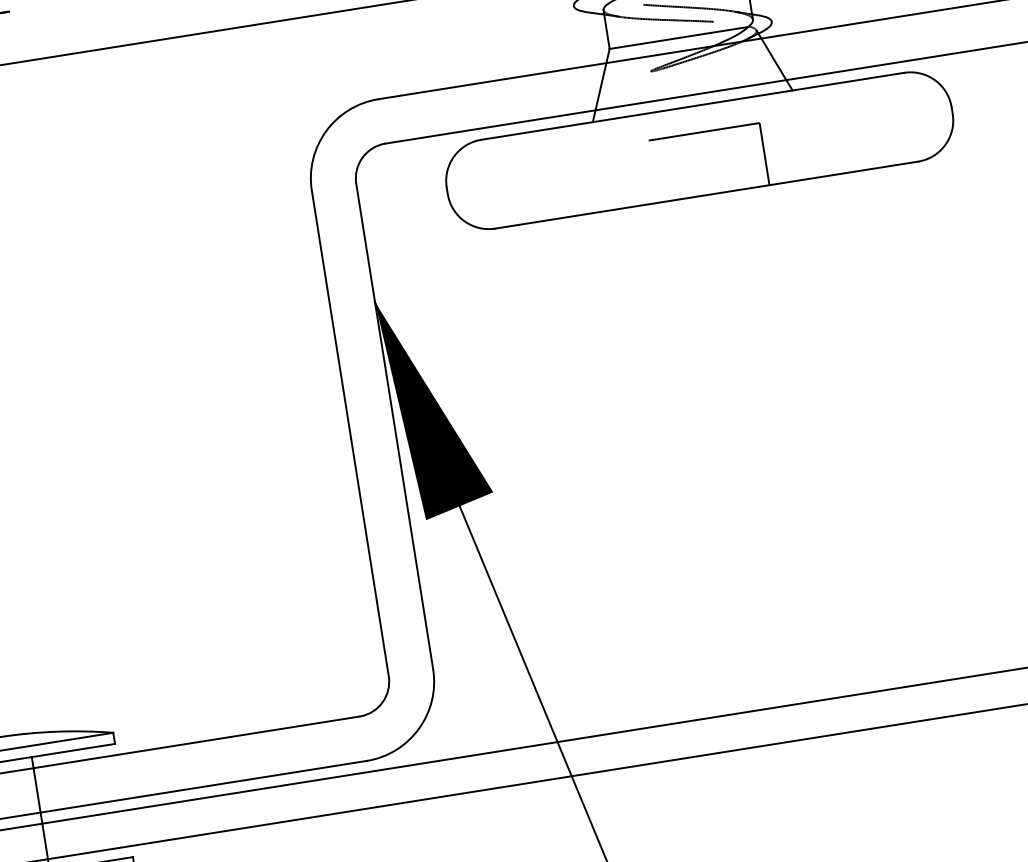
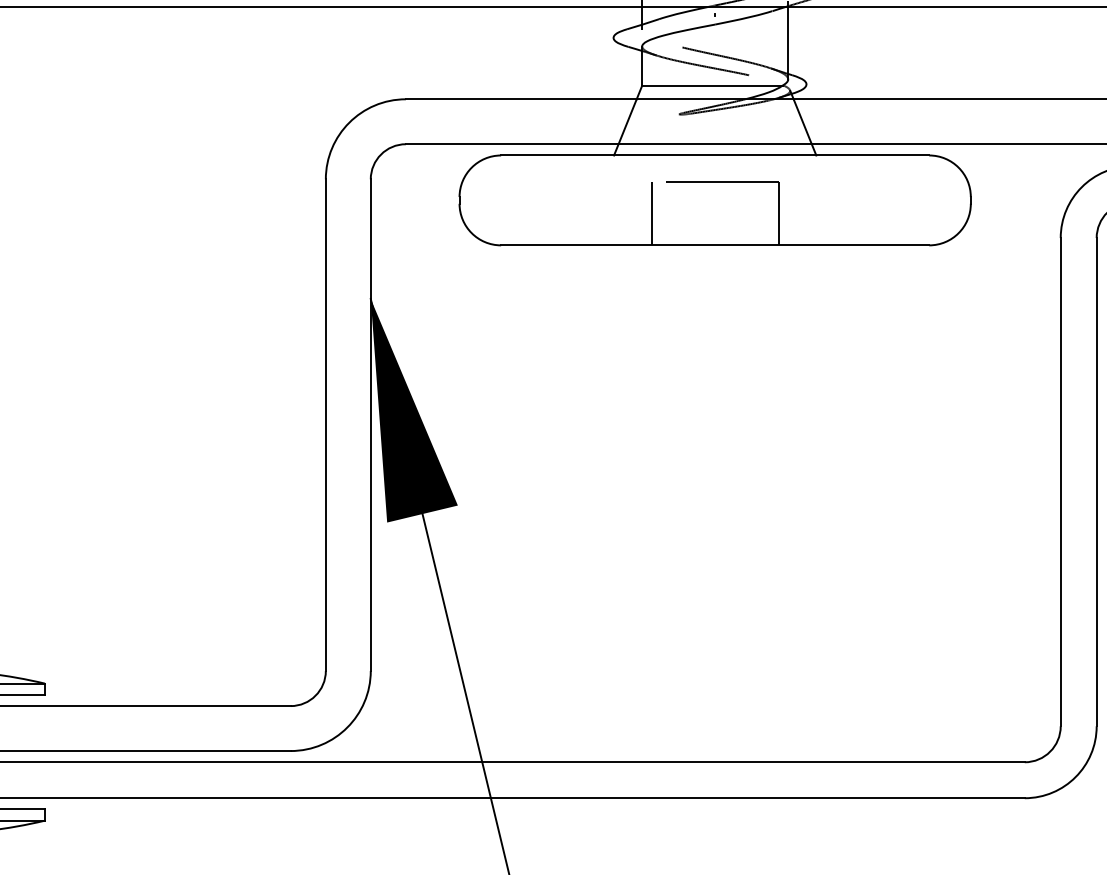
line: (638, 173) -> (651, 213), added

